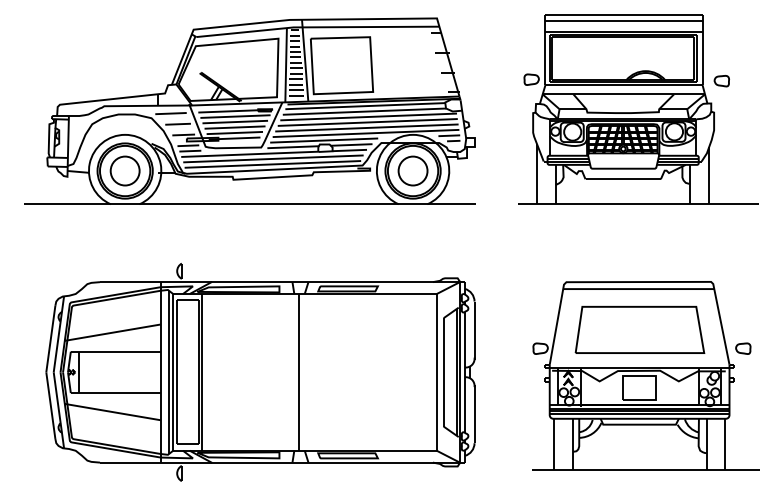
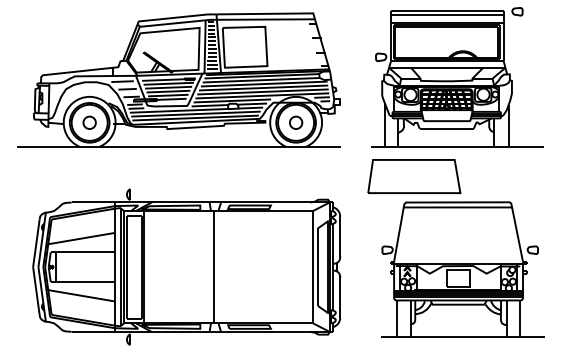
part: (721, 81) -> (517, 12), moved
circle: (124, 170) -> (89, 122), size x0.6
circle: (412, 170) -> (295, 122), size x0.6
part: (639, 329) -> (414, 176), moved

